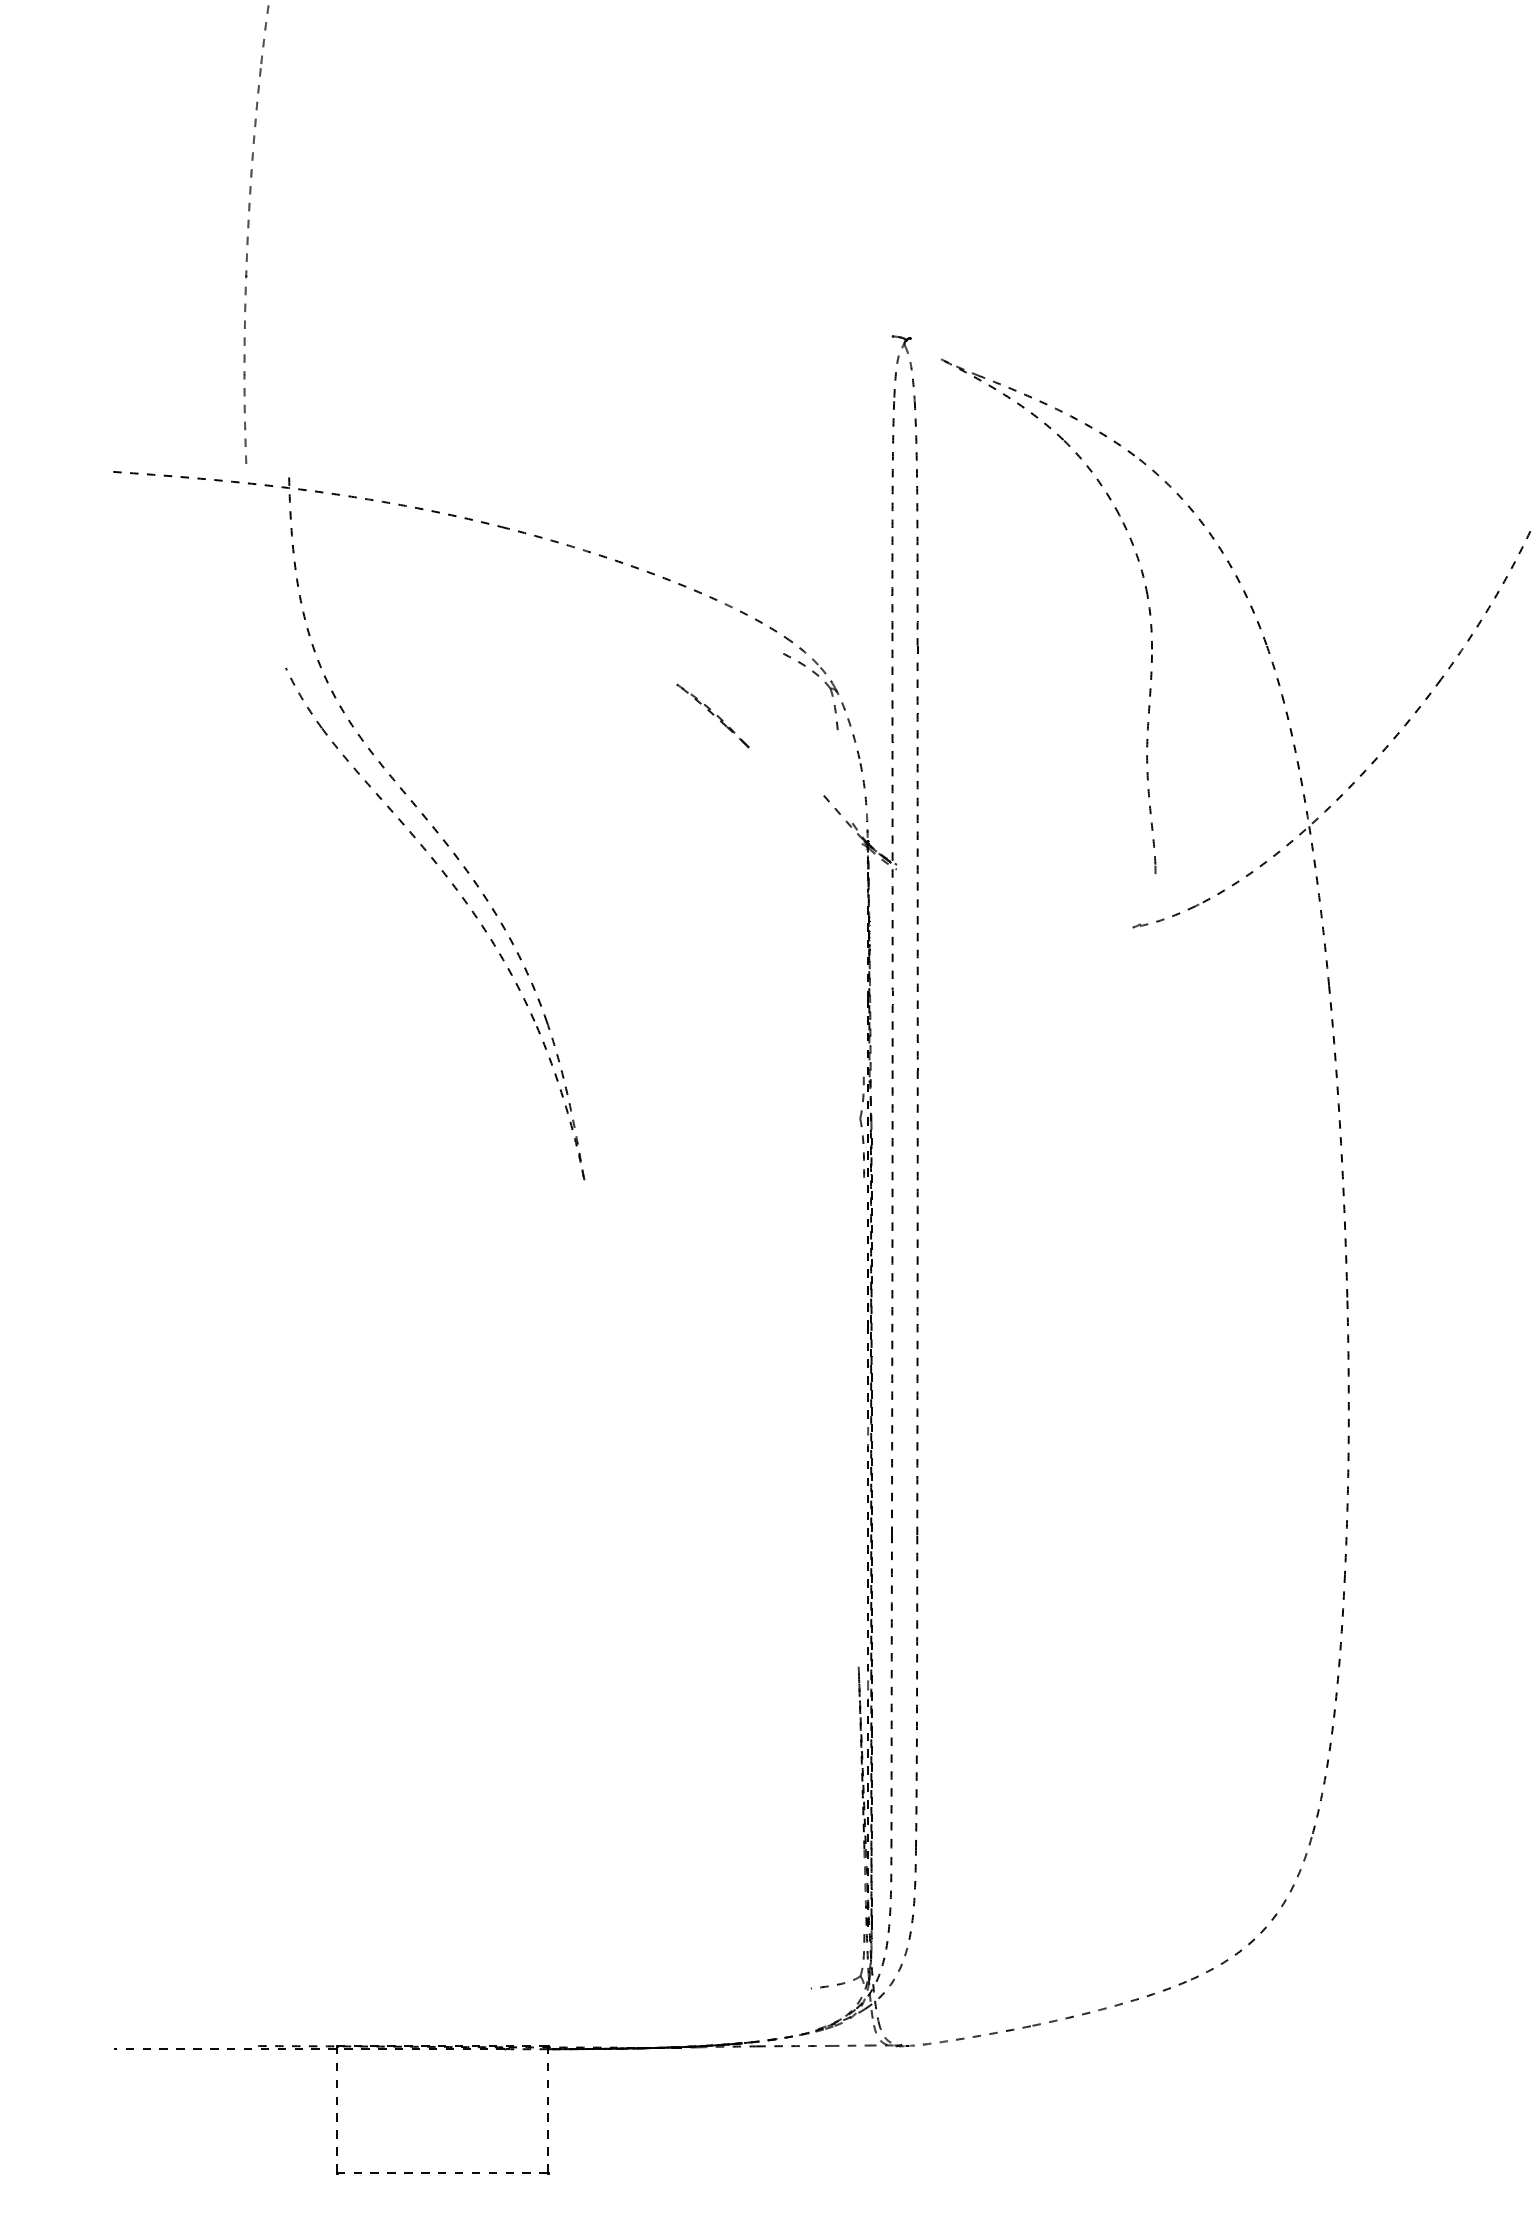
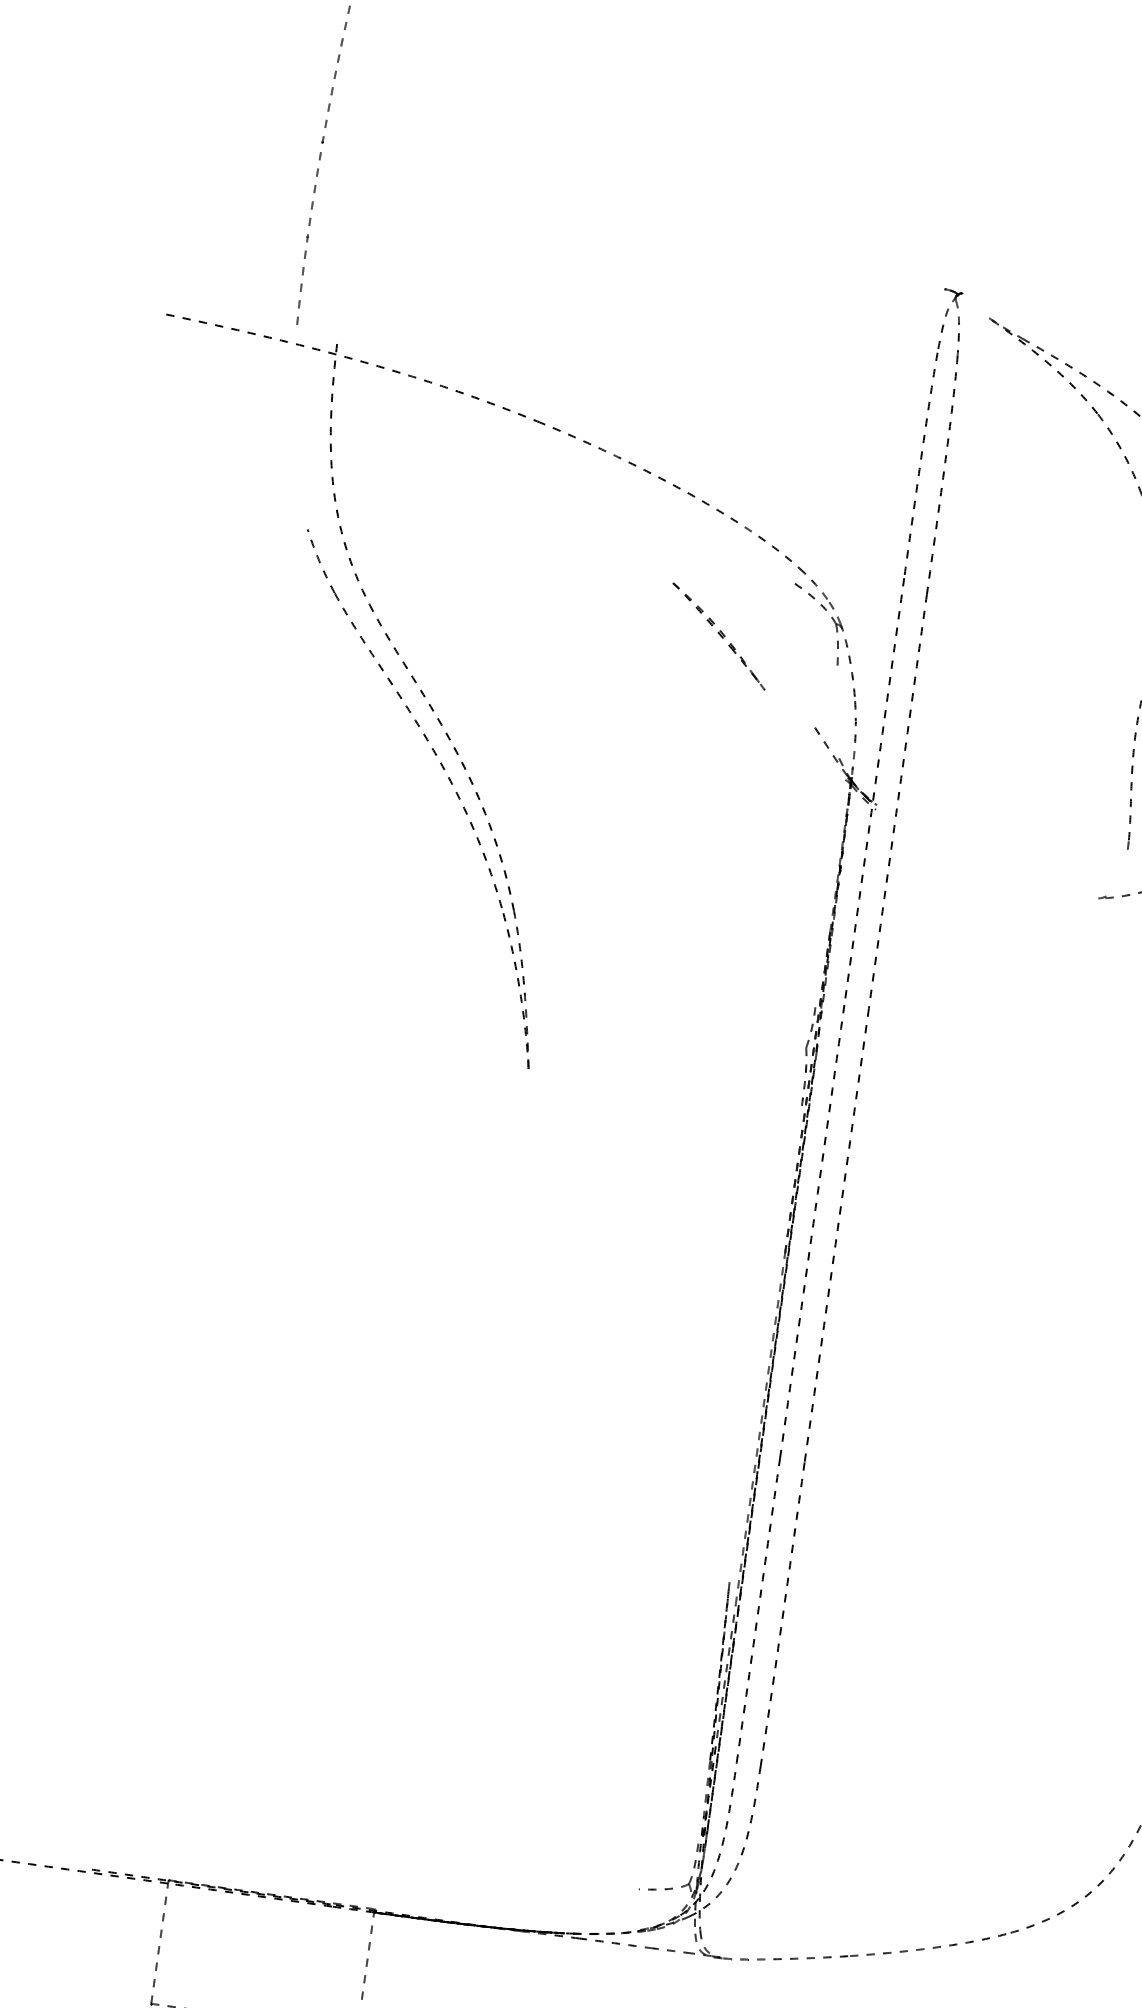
part: (714, 717) -> (719, 636), size x1.43

